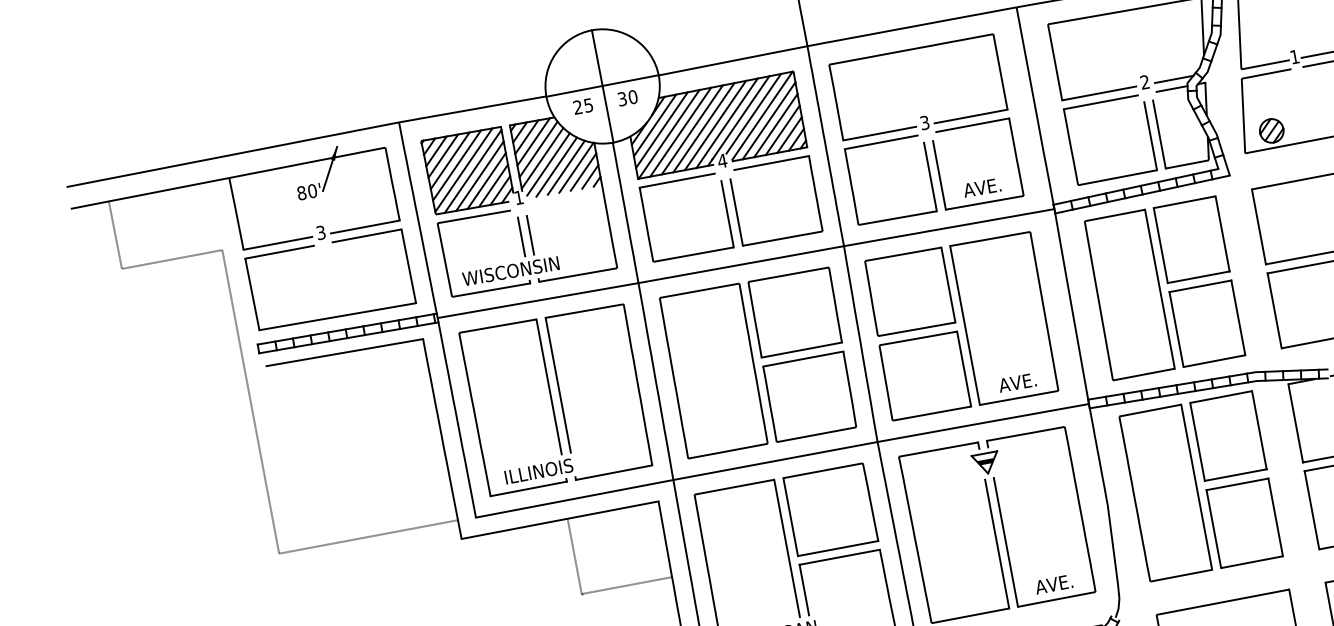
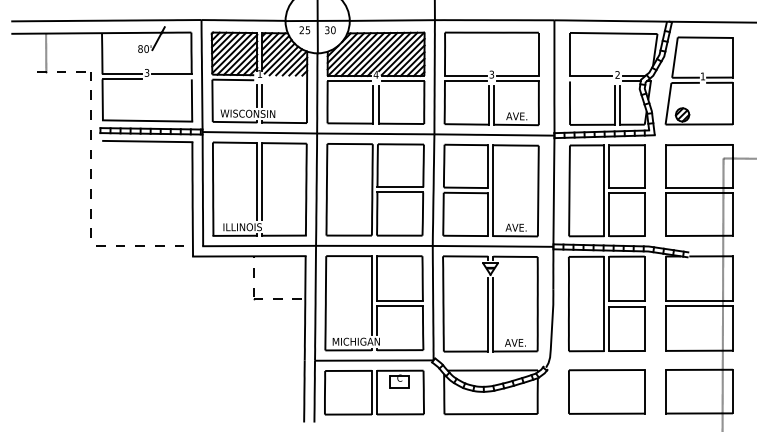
line: (1101, 102) -> (591, 81), removed
line: (115, 234) -> (46, 52), moved
line: (366, 236) -> (171, 79), removed

